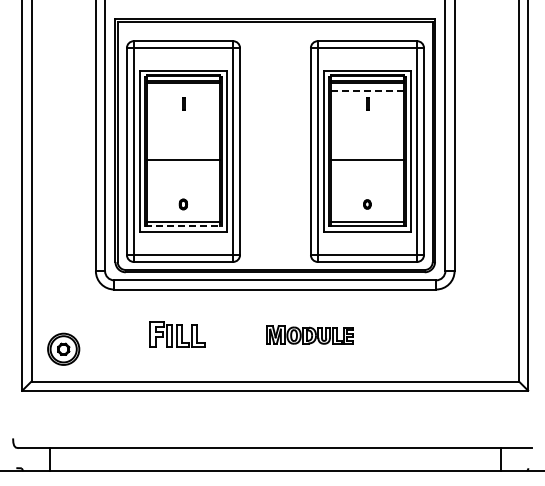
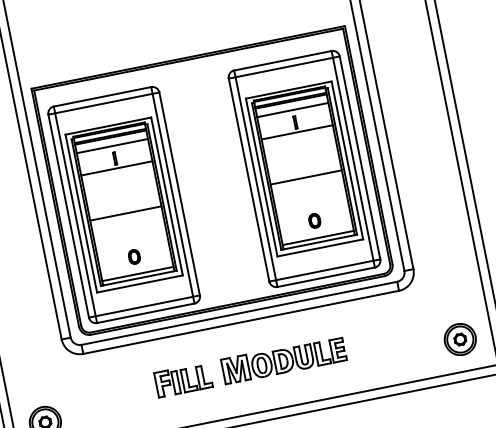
line: (183, 91) -> (112, 146), added
line: (367, 91) -> (292, 110), dashed -> solid
line: (183, 114) -> (116, 168), added
line: (367, 114) -> (297, 132), added
part: (183, 204) -> (134, 256), size x1.43
part: (367, 204) -> (314, 220), size x1.67
line: (183, 226) -> (138, 278), dashed -> solid
part: (177, 334) -> (183, 379), moved
part: (309, 334) -> (283, 359), size x1.43
part: (486, 348) -> (459, 338), added

